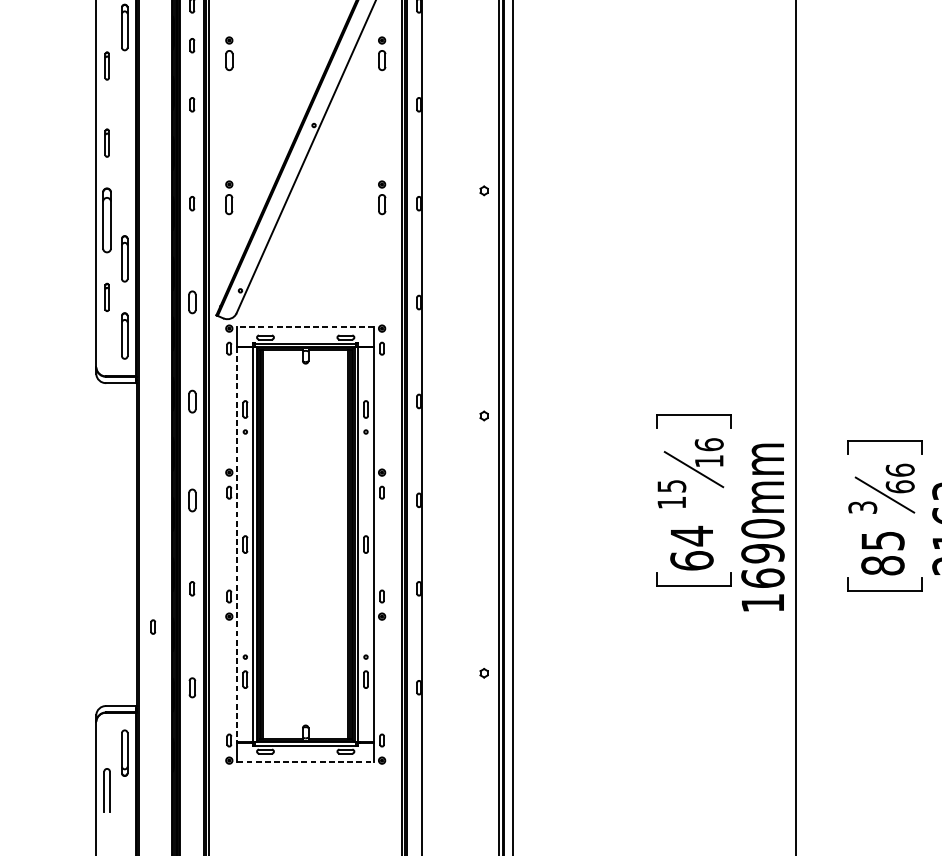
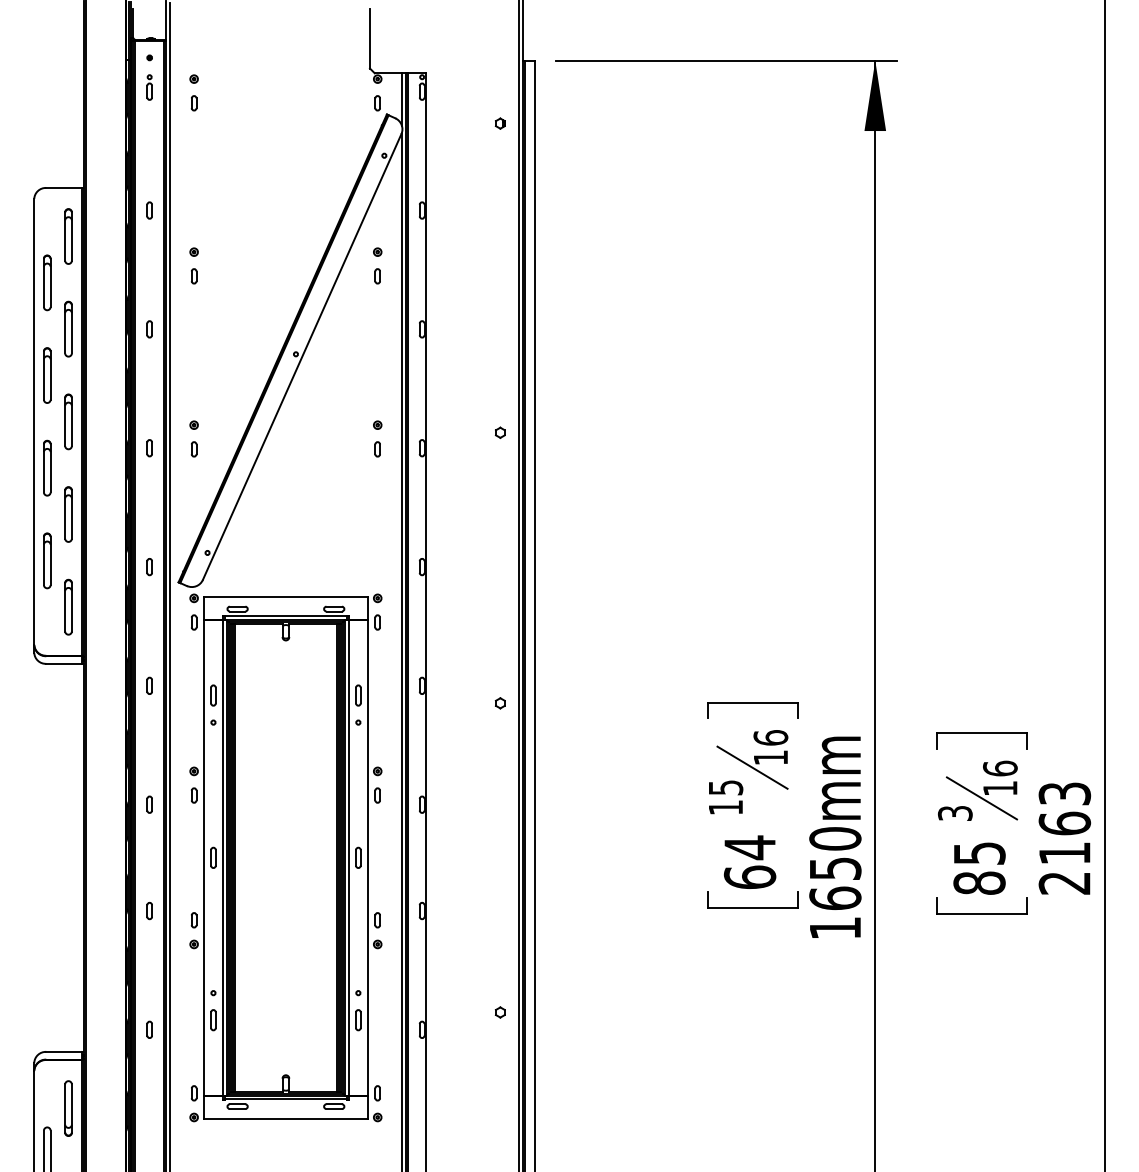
part: (192, 45) -> (149, 258), removed
part: (228, 60) -> (193, 276), size x0.62
part: (381, 60) -> (377, 276), size x0.62
part: (107, 65) -> (47, 282), size x1.67
part: (124, 104) -> (68, 328), added
part: (107, 143) -> (47, 375), size x1.67
part: (124, 181) -> (68, 421), added
part: (229, 204) -> (194, 449), size x0.62
part: (381, 204) -> (377, 449), size x0.62
part: (107, 219) -> (47, 467), size x0.71
part: (107, 297) -> (47, 560), size x1.67
part: (192, 302) -> (149, 567), size x0.62
line: (305, 327) -> (285, 597), dashed -> solid
part: (192, 401) -> (149, 685), size x0.62
text: (900, 486) -> (1000, 788), 66 -> 16
part: (192, 500) -> (149, 804), size x0.62
line: (237, 544) -> (203, 857), dashed -> solid
text: (763, 553) -> (835, 868), 1690mm -> 1650mm
part: (153, 626) -> (102, 956), removed
part: (192, 687) -> (149, 1029), size x0.71
line: (306, 761) -> (286, 1118), dashed -> solid

